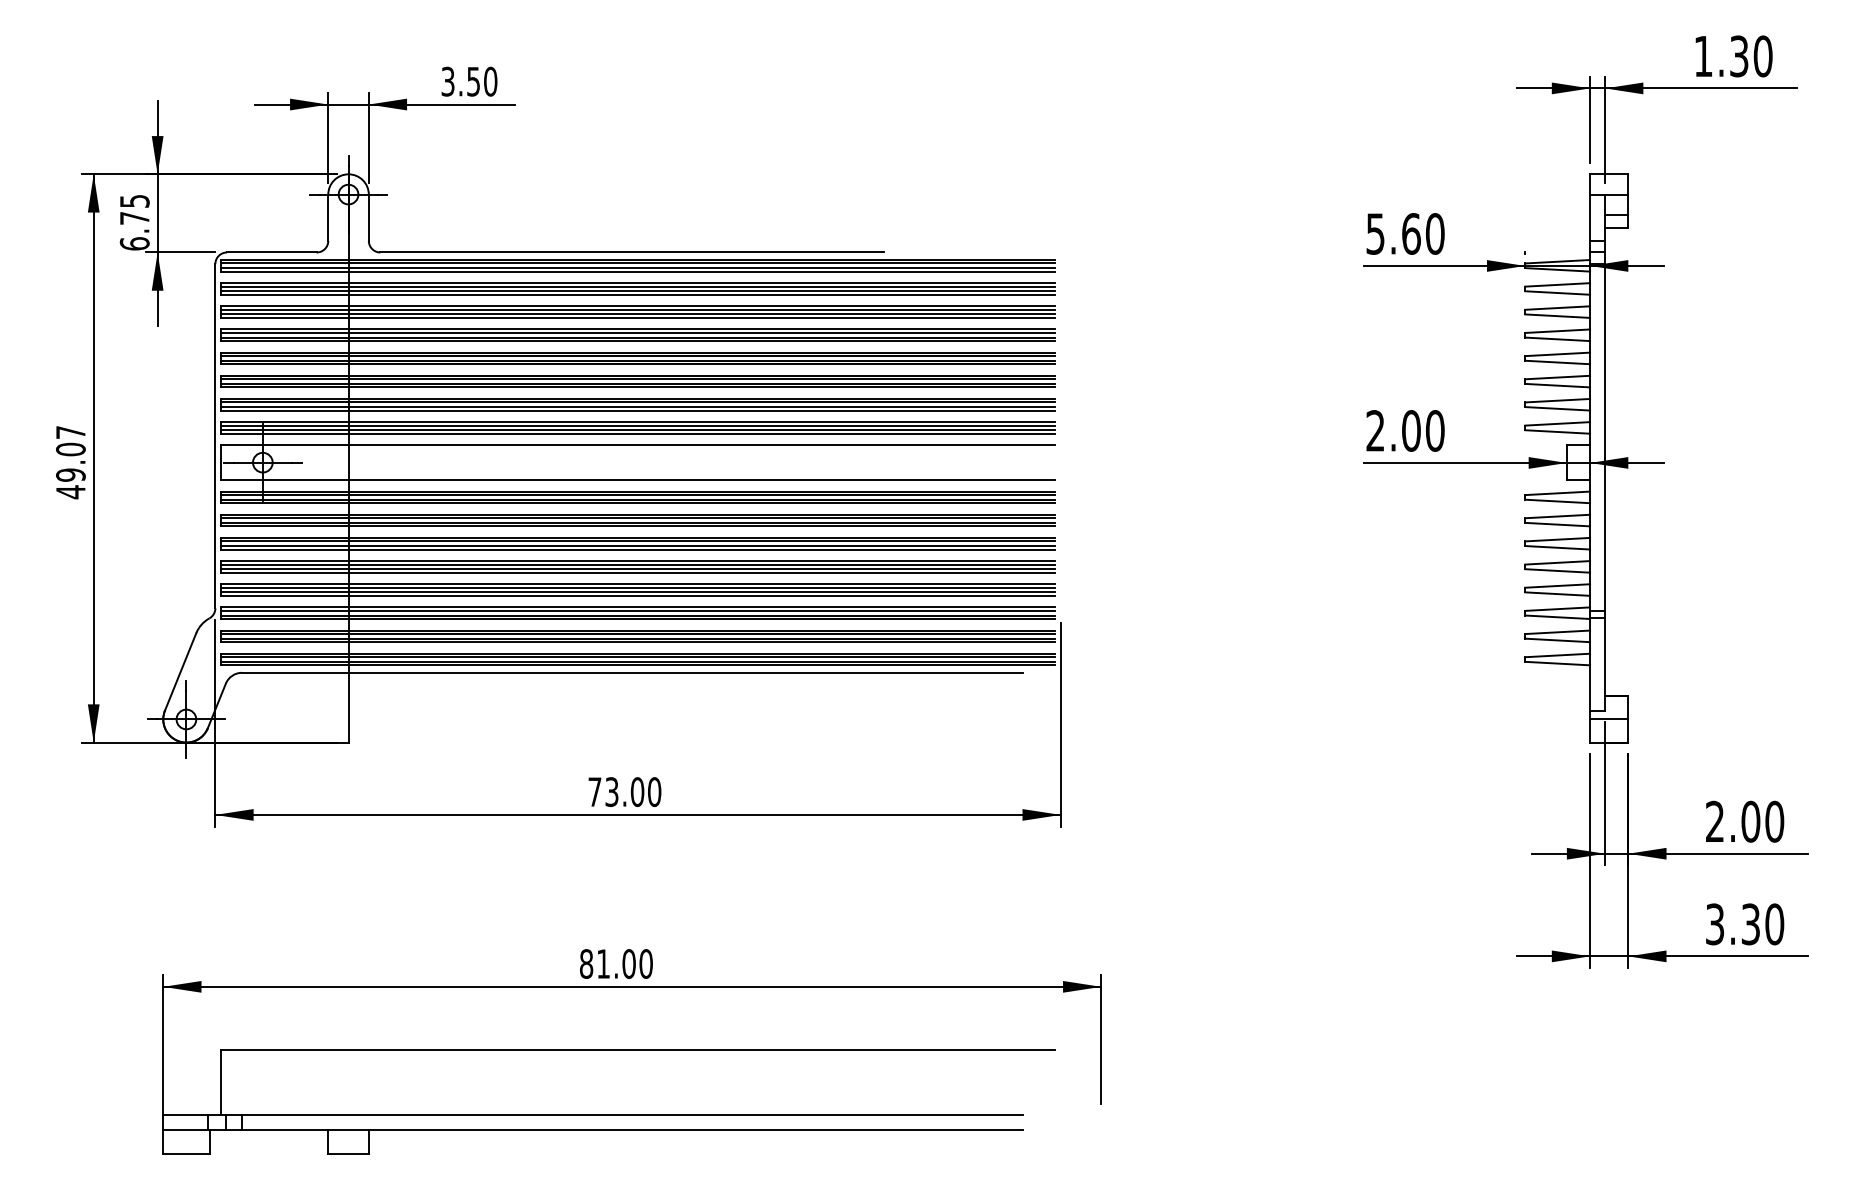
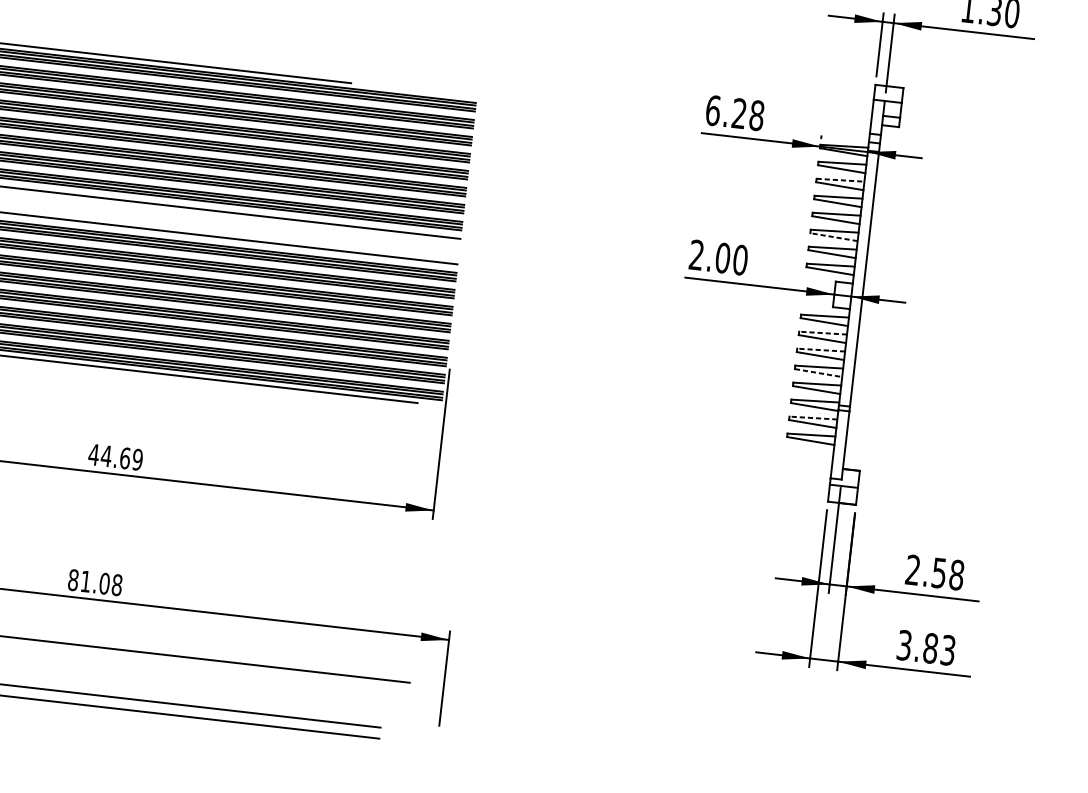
text: (1405, 233) -> (735, 112), 5.60 -> 6.28
line: (1558, 308) -> (841, 180), solid -> dashed
line: (1557, 385) -> (833, 237), solid -> dashed
line: (1557, 516) -> (822, 333), solid -> dashed
line: (1557, 539) -> (821, 349), solid -> dashed
line: (1558, 570) -> (819, 372), solid -> dashed
line: (1557, 632) -> (813, 418), solid -> dashed
text: (624, 792) -> (115, 457), 73.00 -> 44.69
text: (1762, 821) -> (947, 573), 2.00 -> 2.58
text: (1762, 924) -> (939, 649), 3.30 -> 3.83
text: (645, 963) -> (116, 584), 81.00 -> 81.08

